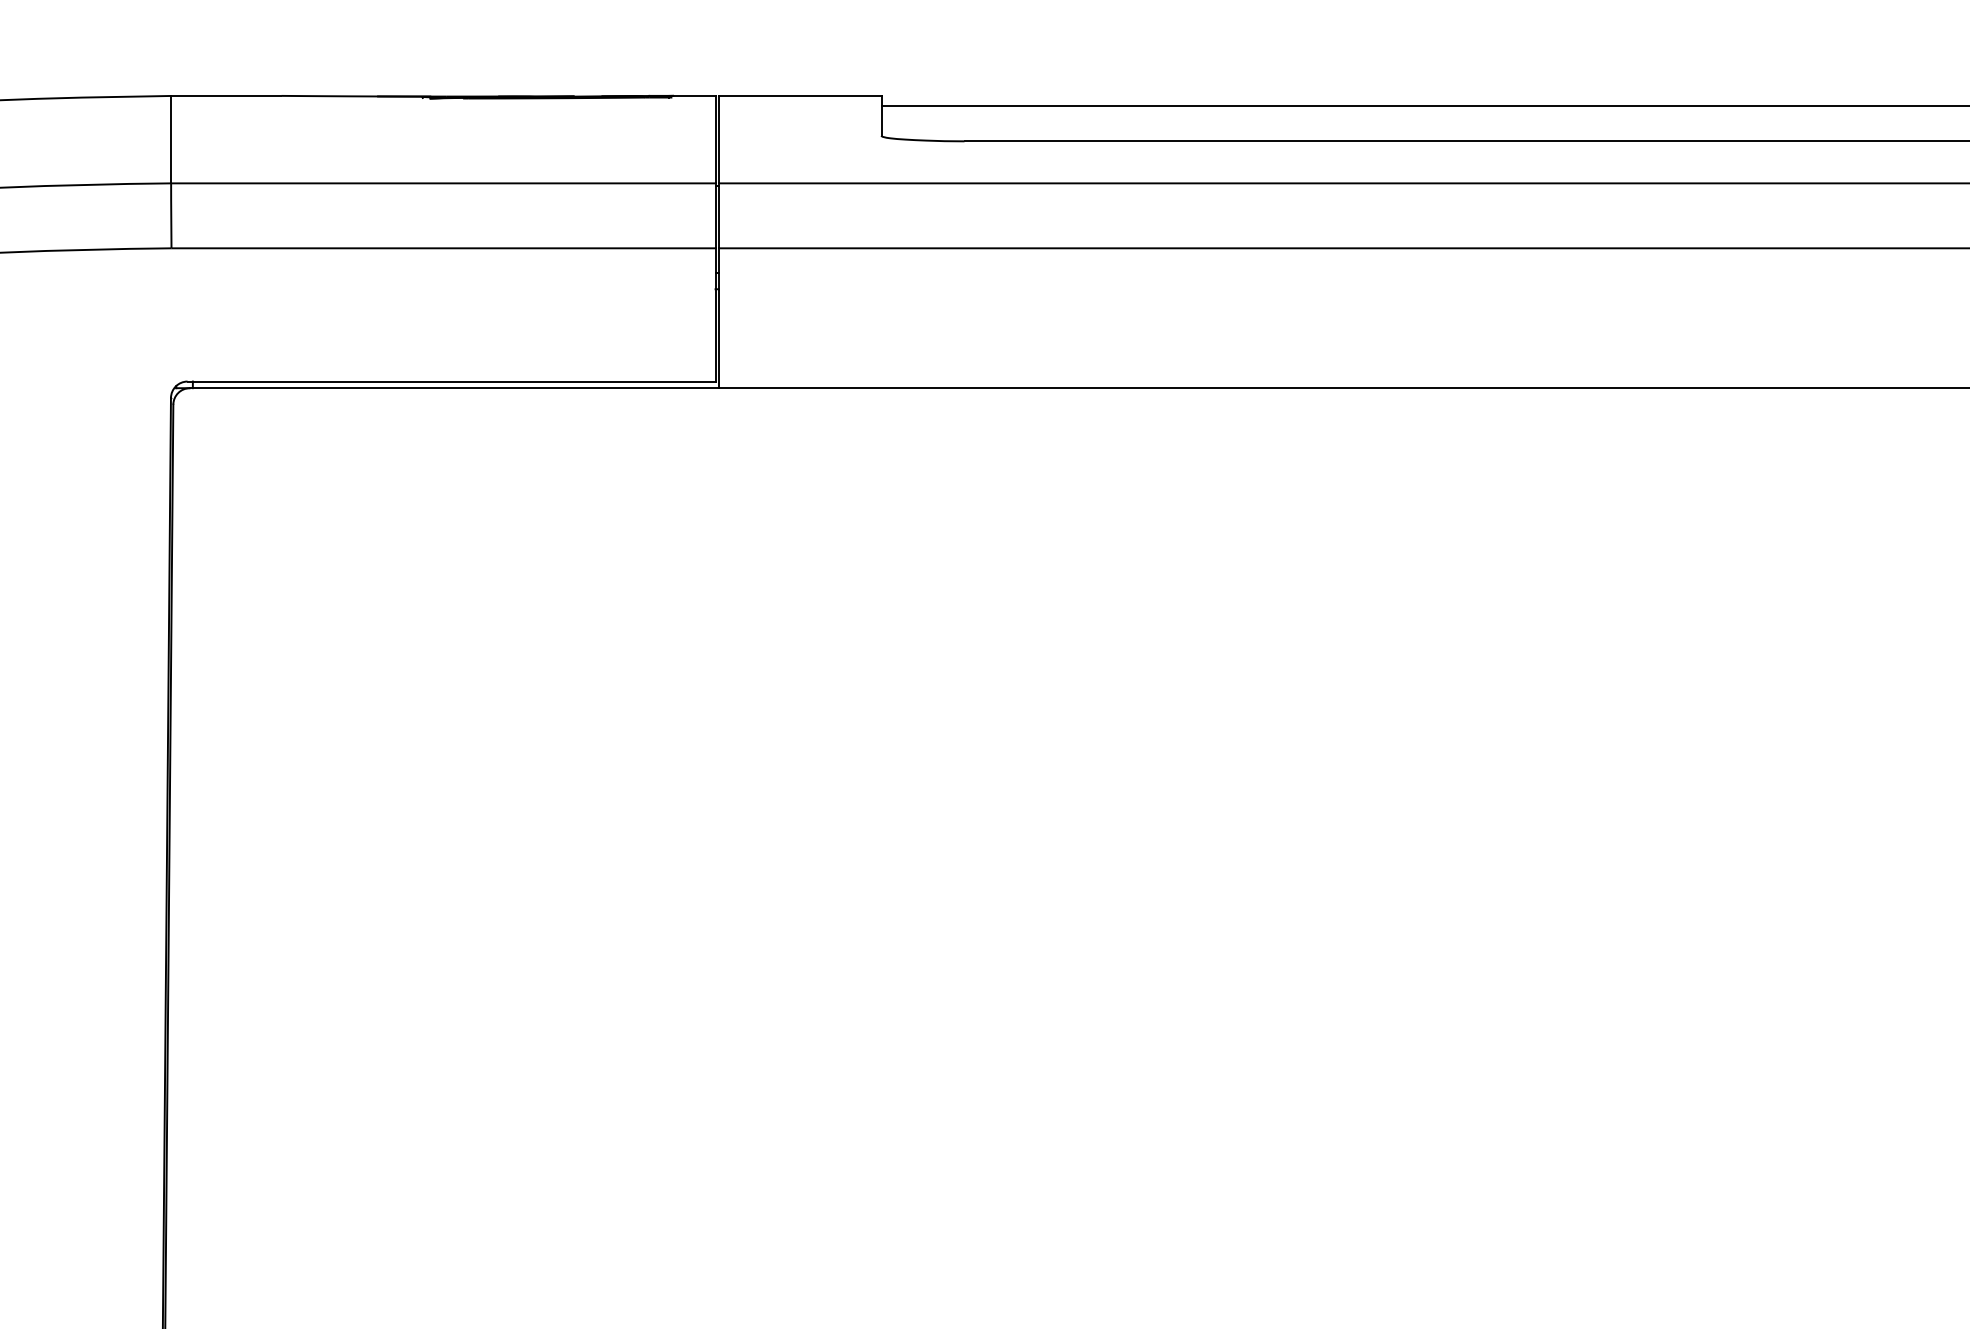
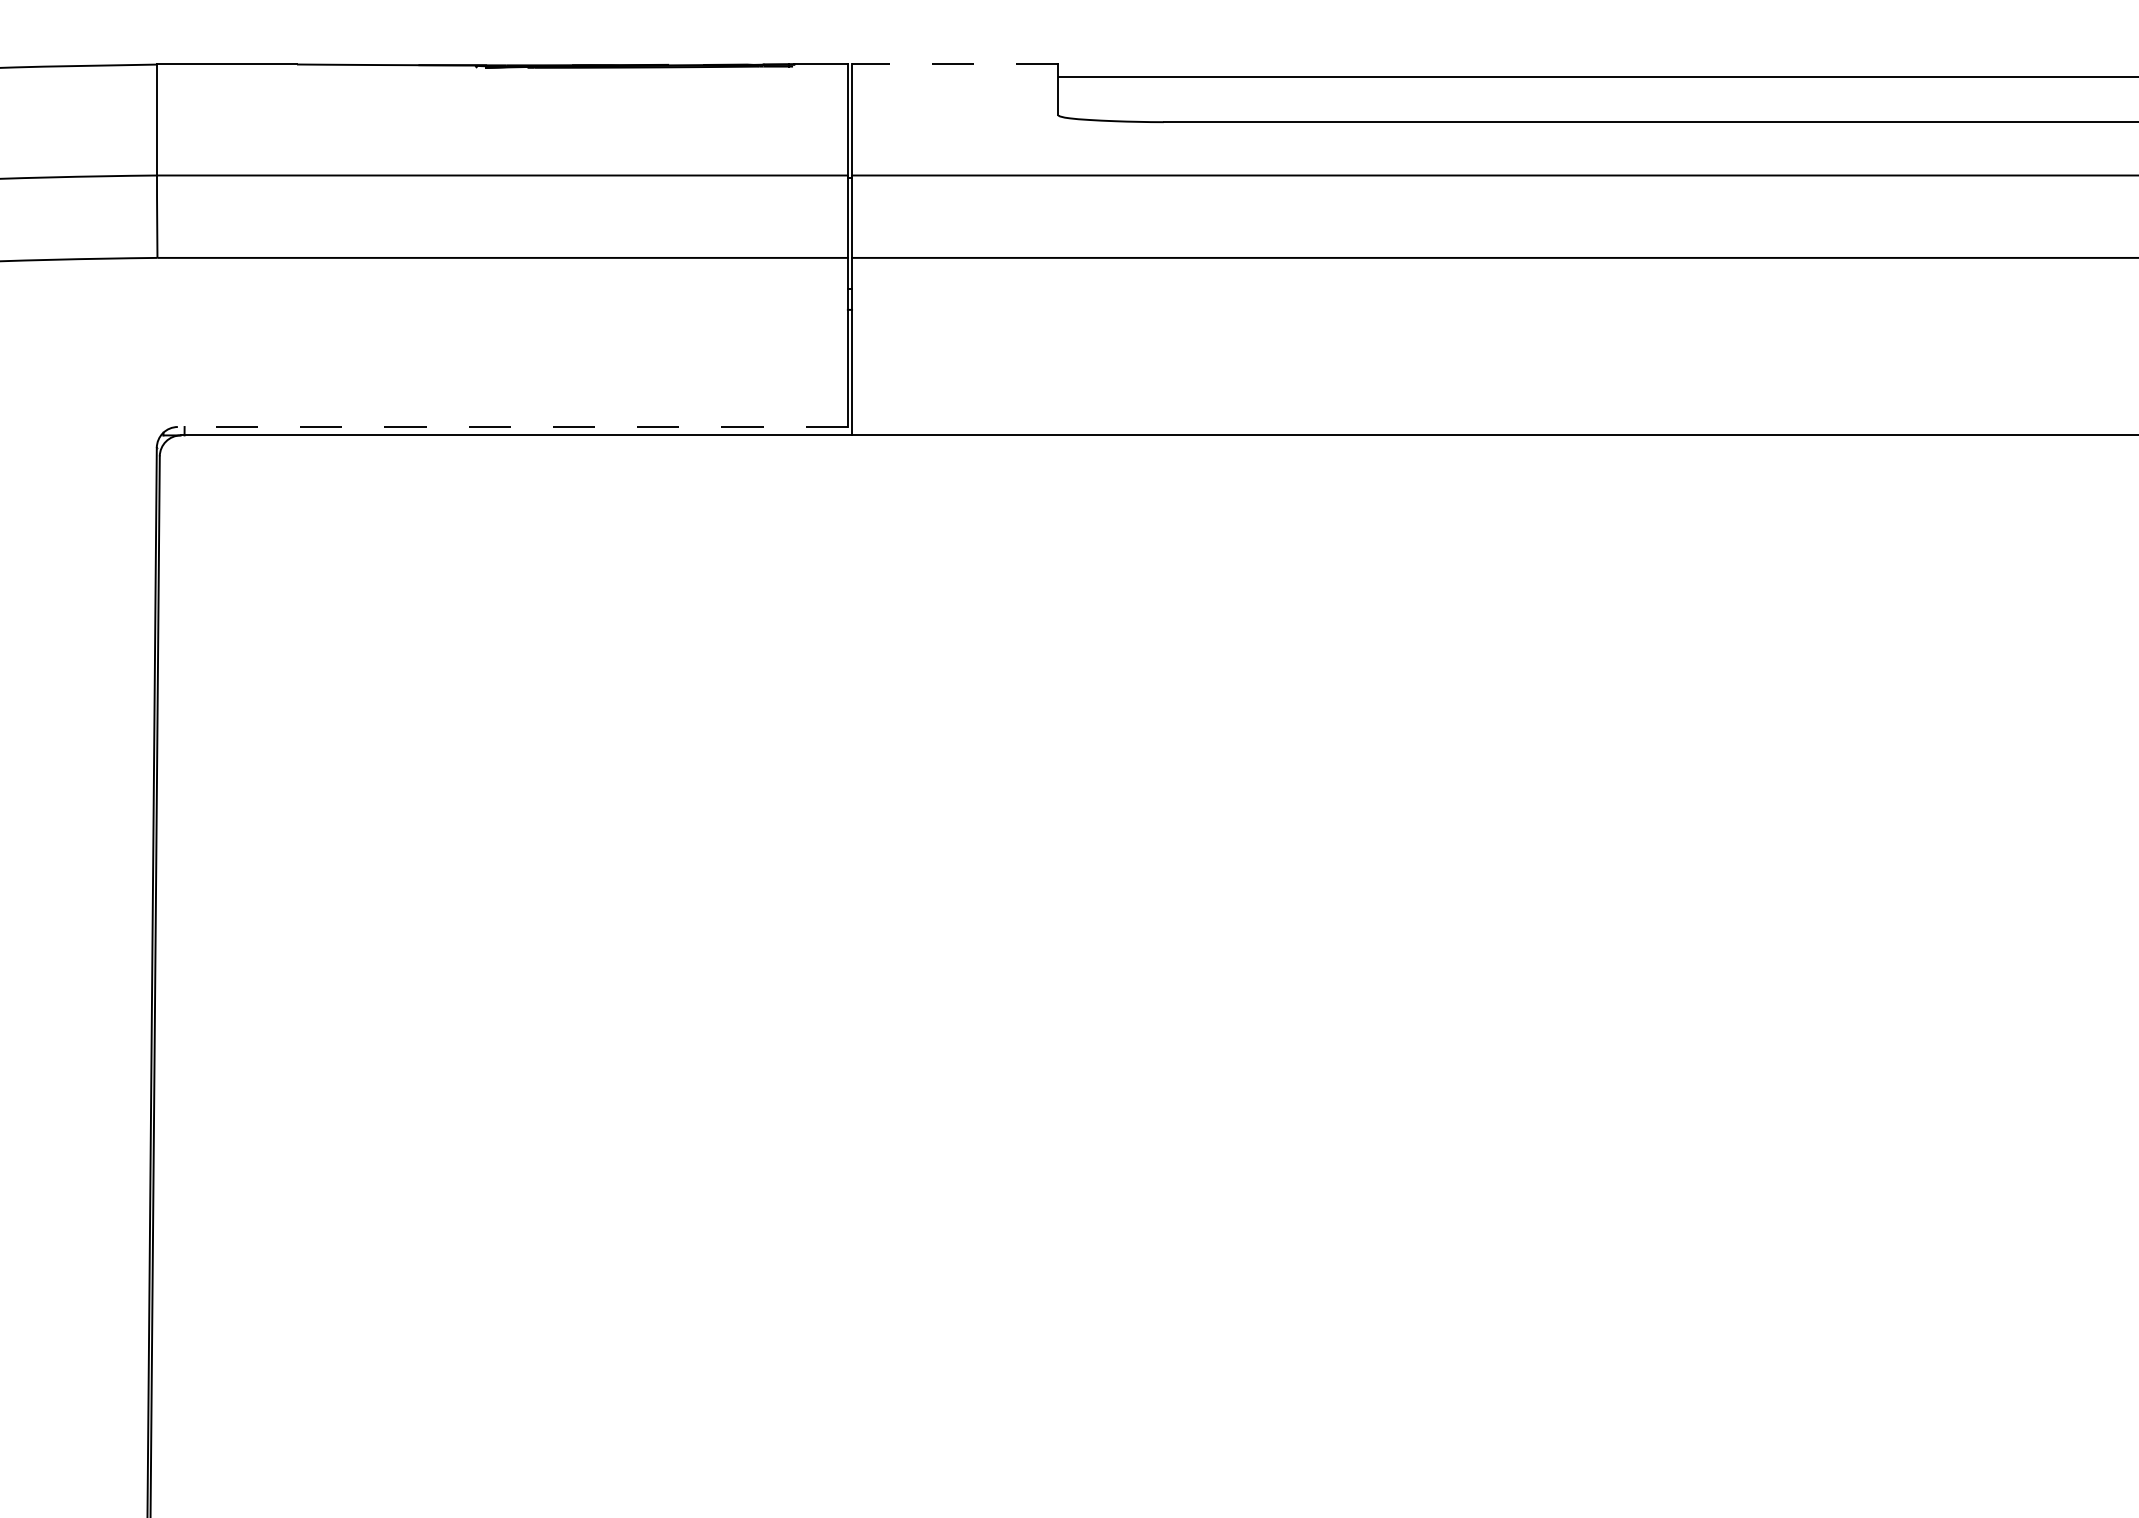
line: (799, 95) -> (954, 63), solid -> dashed
line: (451, 381) -> (512, 426), solid -> dashed

